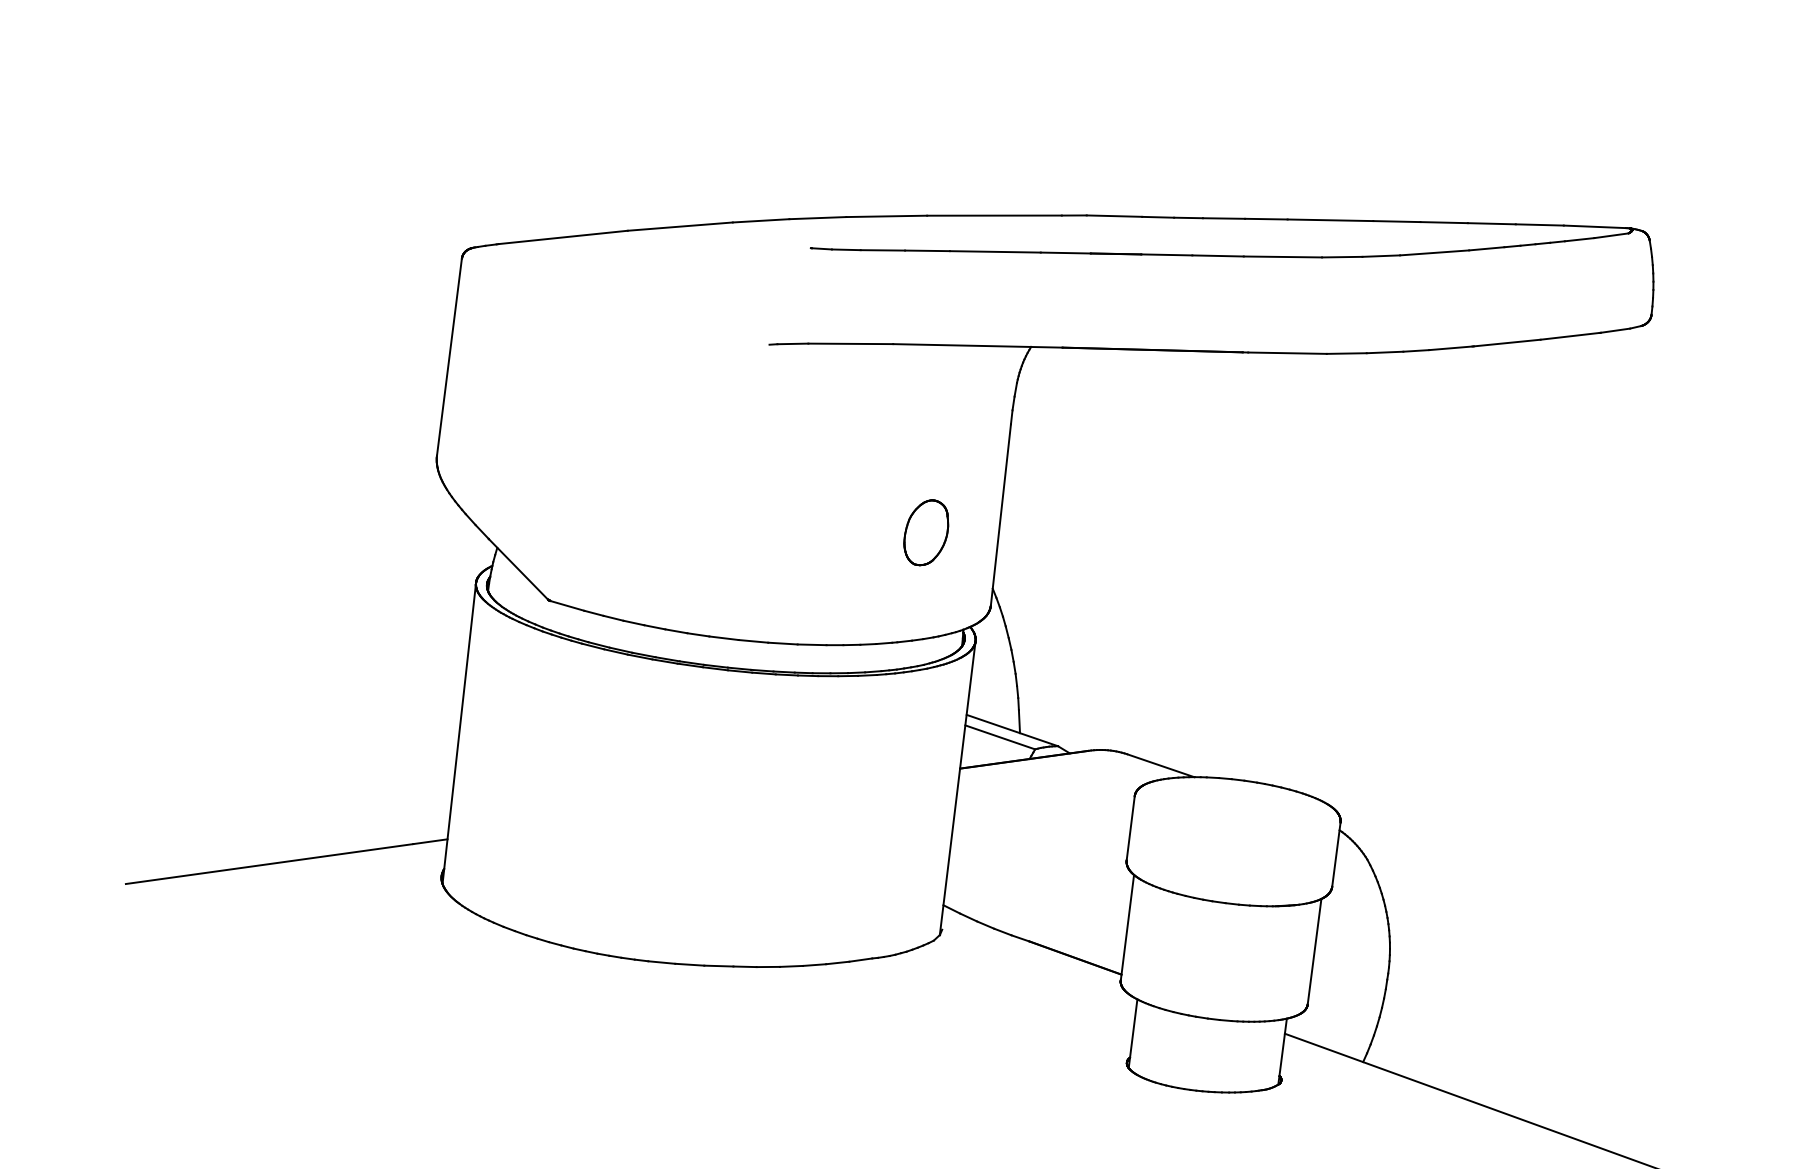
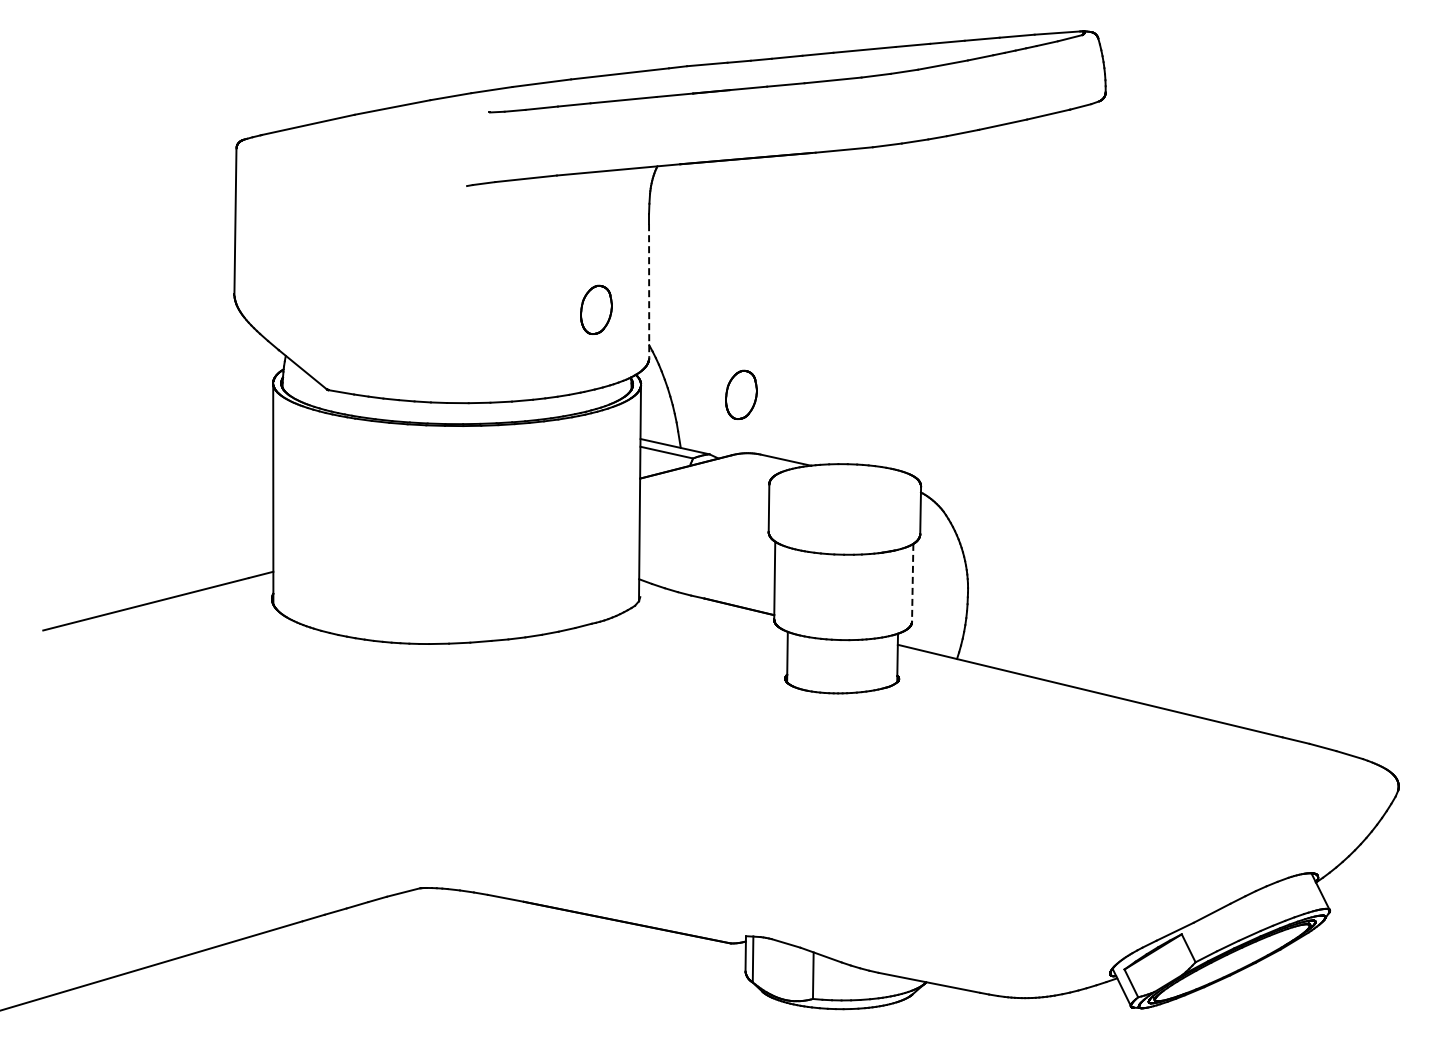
line: (1001, 514) -> (649, 290), solid -> dashed
part: (1110, 669) -> (741, 394), added
line: (1314, 951) -> (912, 582), solid -> dashed

